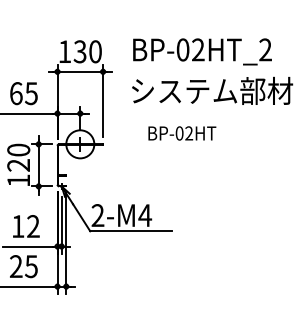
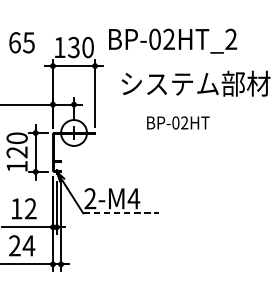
text: (202, 51) -> (173, 40), moved
text: (23, 93) -> (21, 42), moved
text: (182, 133) -> (178, 122), moved
line: (131, 231) -> (121, 213), solid -> dashed
text: (31, 266) -> (28, 245), 25 -> 24

